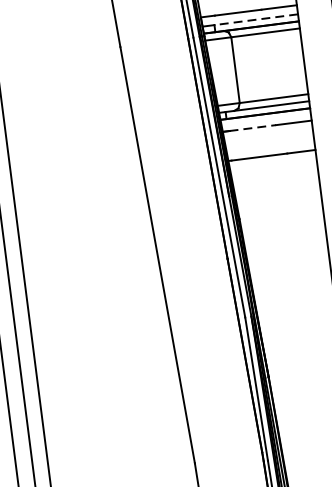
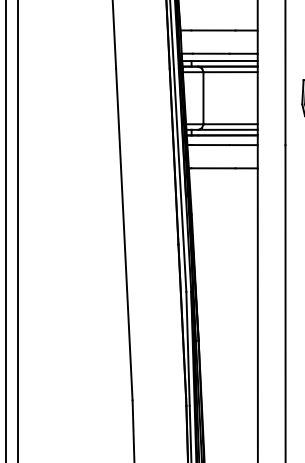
line: (256, 20) -> (224, 61), dashed -> solid
line: (253, 128) -> (211, 145), dashed -> solid

